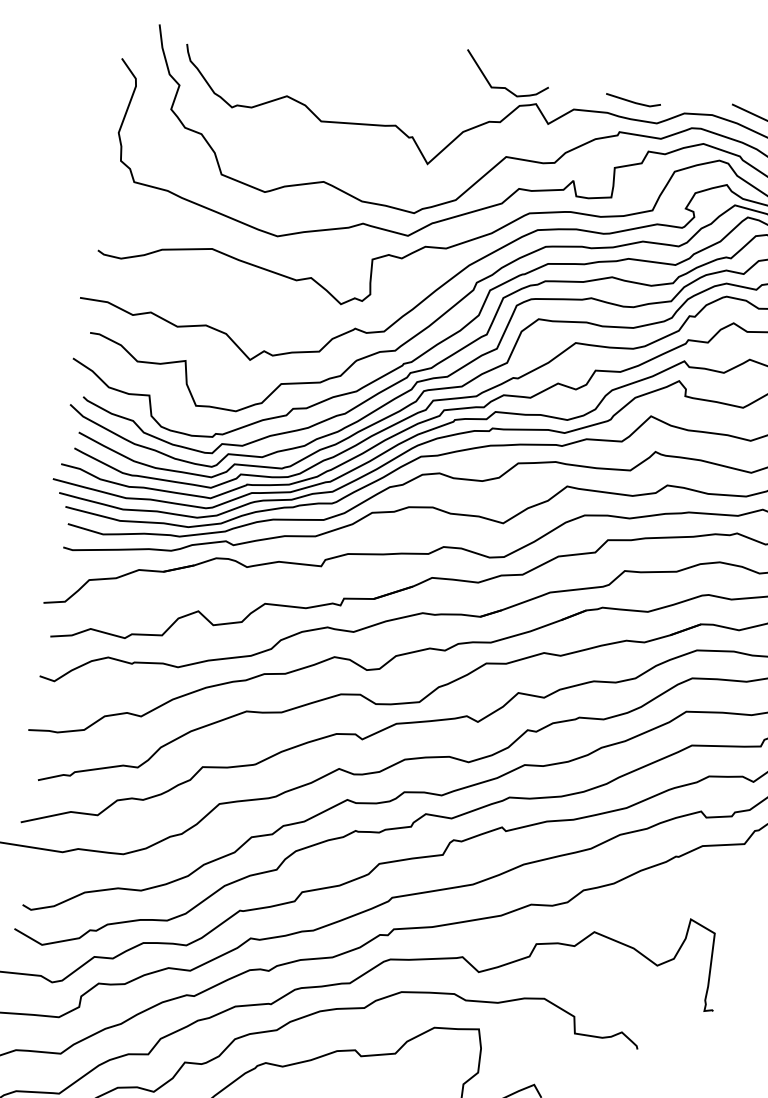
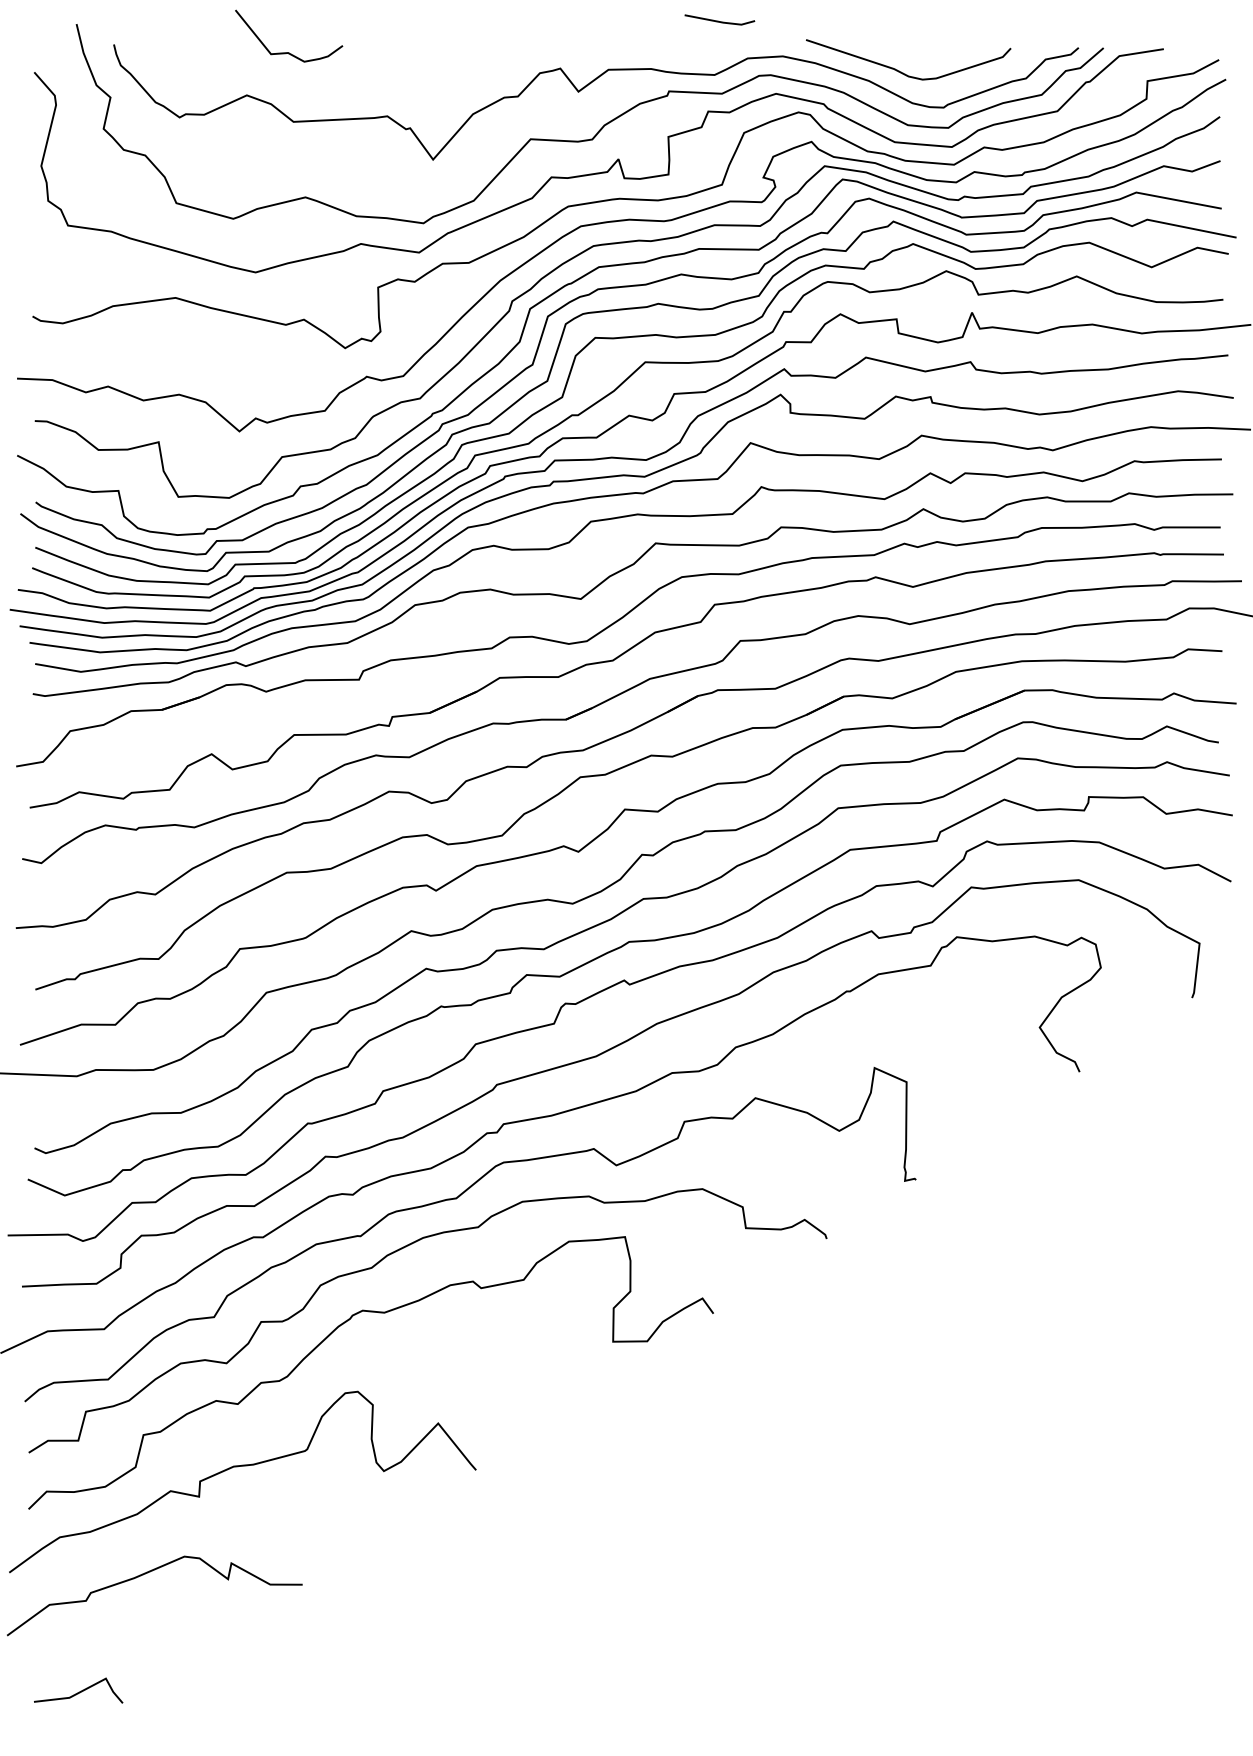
curve: (506, 87) -> (289, 52), moved
line: (632, 101) -> (718, 20), moved

